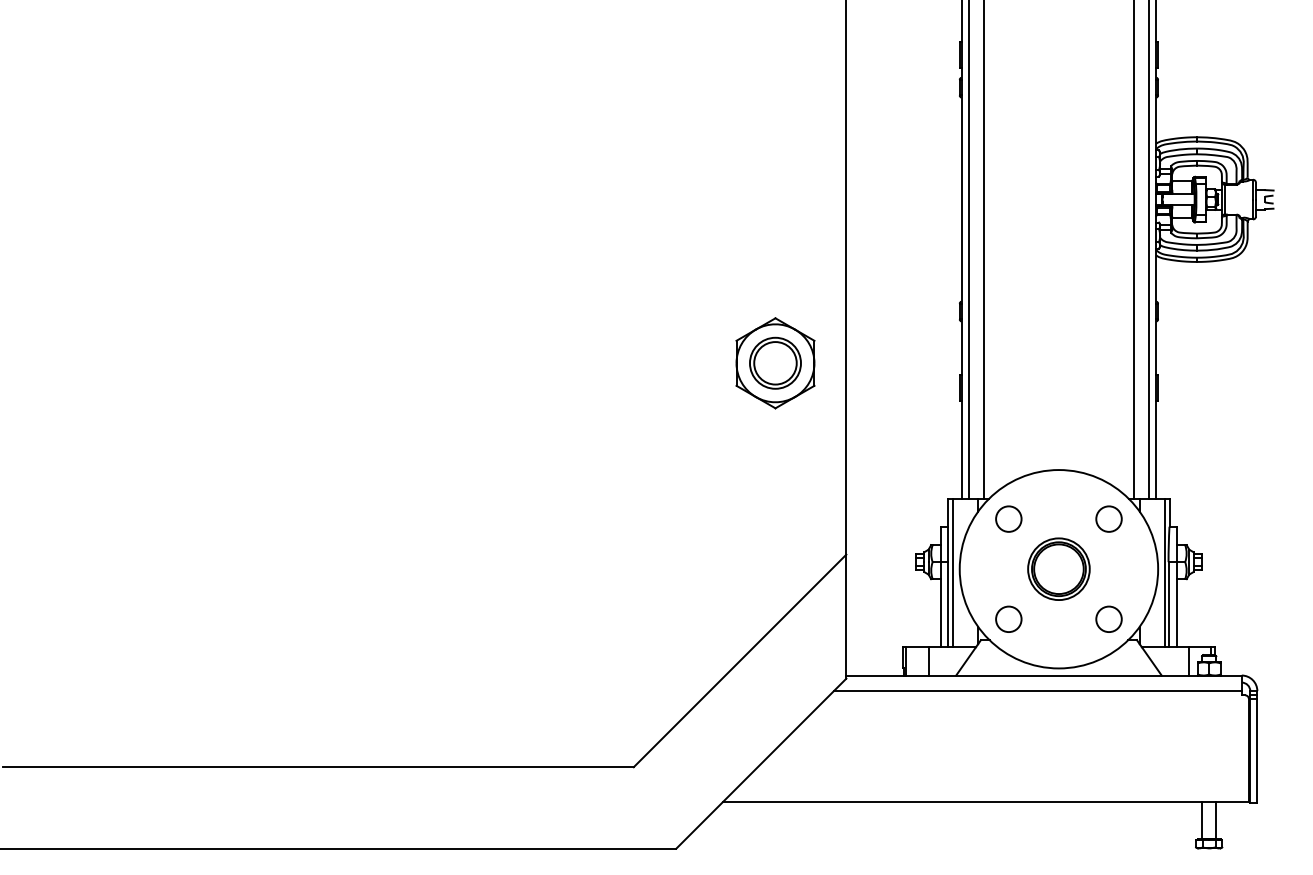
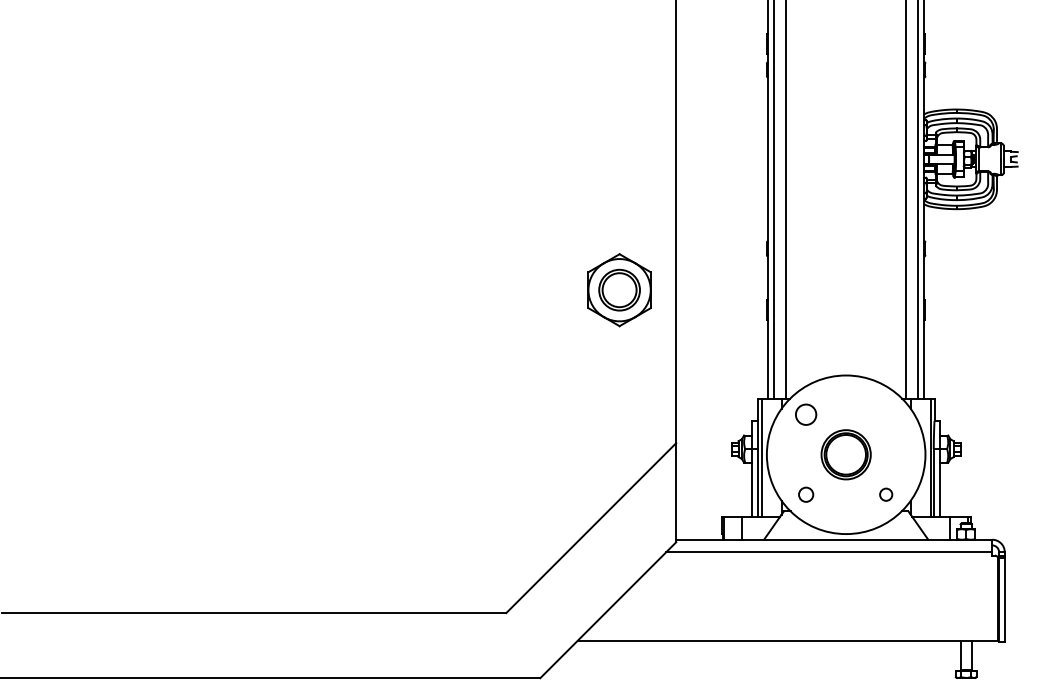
circle: (1108, 518) -> (885, 414), removed
circle: (1008, 618) -> (805, 494), size x0.7
circle: (1108, 618) -> (885, 494), size x0.6

